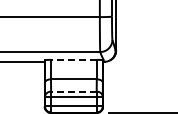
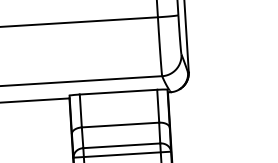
line: (73, 59) -> (117, 91), dashed -> solid
line: (73, 91) -> (121, 145), dashed -> solid

